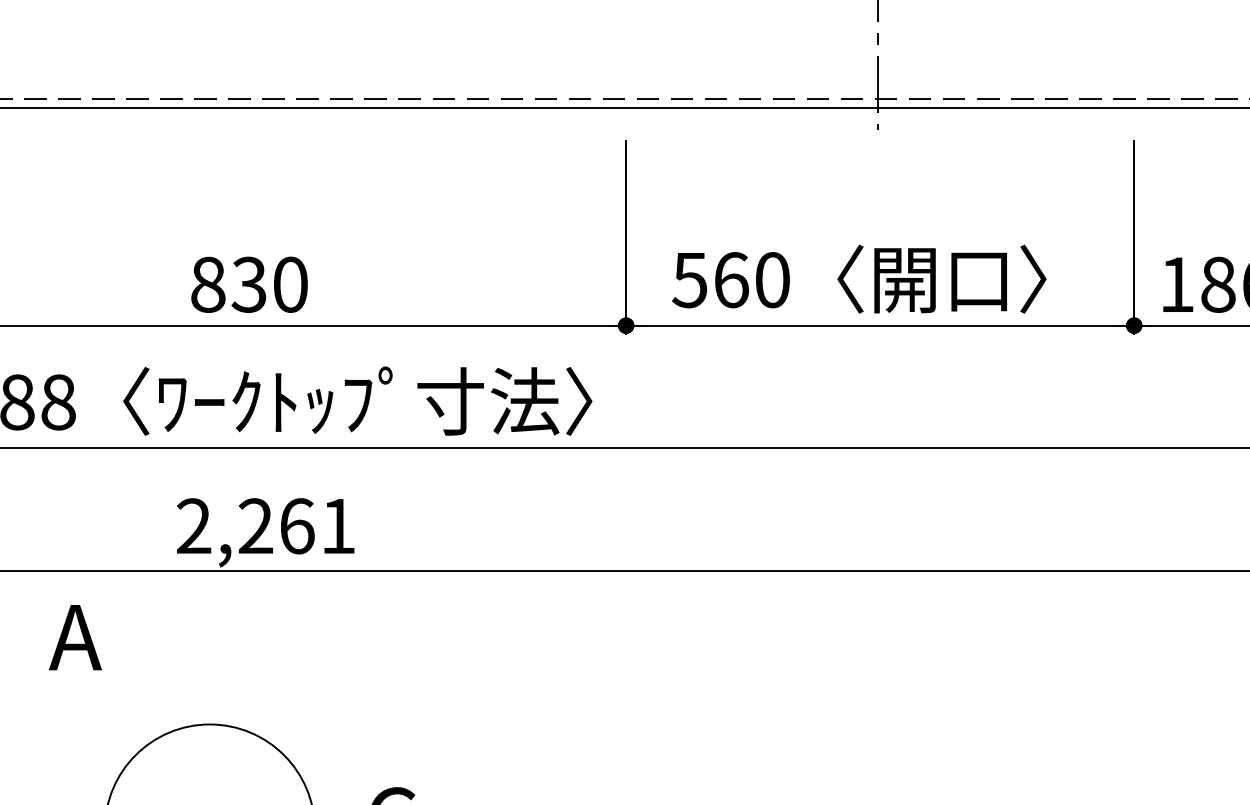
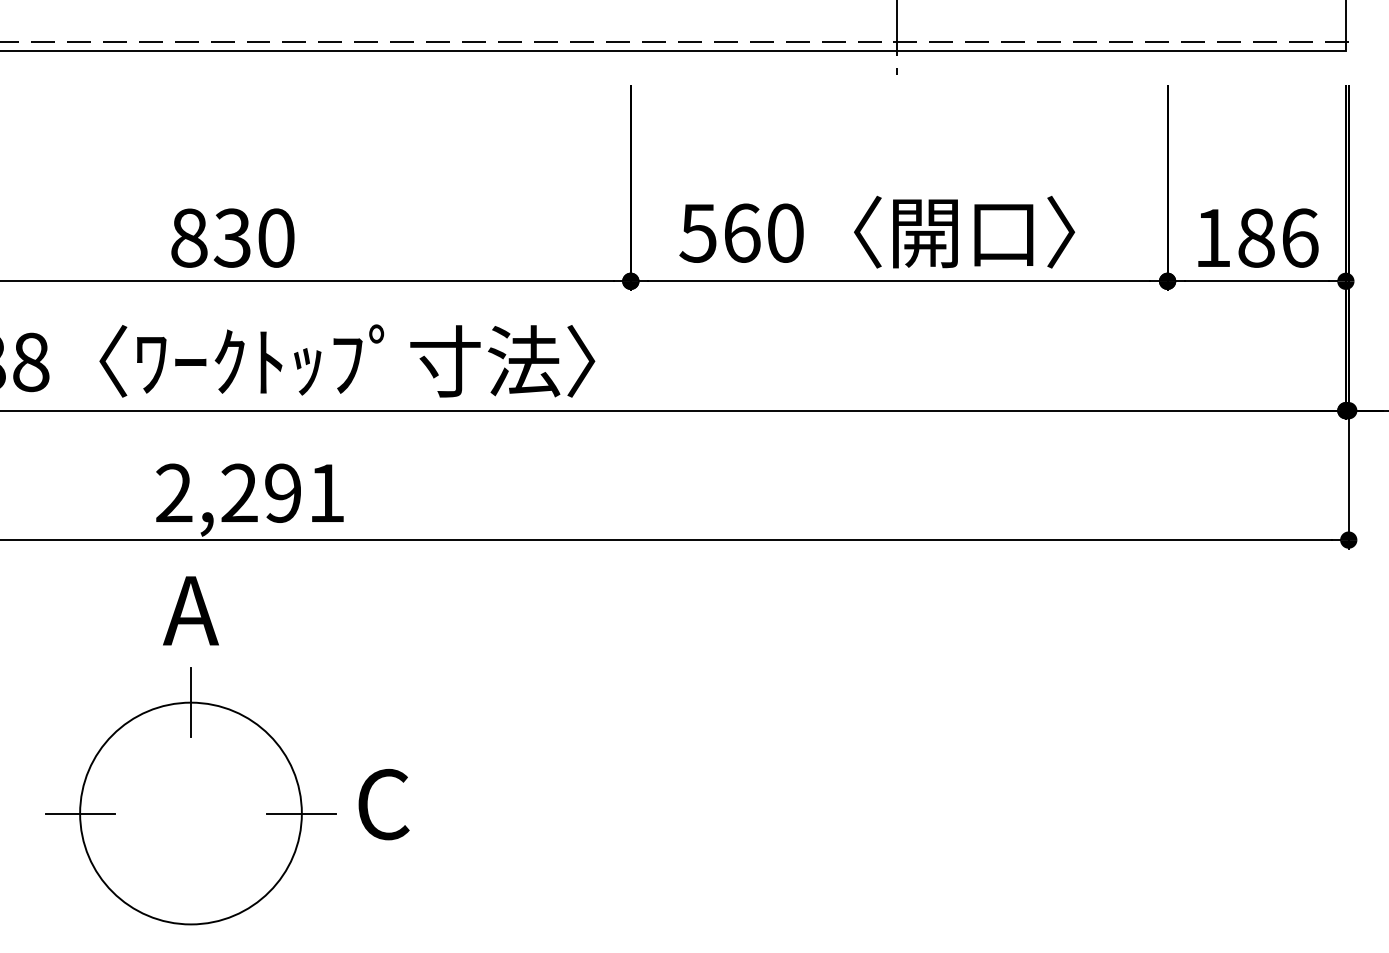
text: (297, 525) -> (283, 492), 2,261 -> 2,291
text: (74, 637) -> (190, 610), moved
line: (210, 724) -> (191, 702), added

